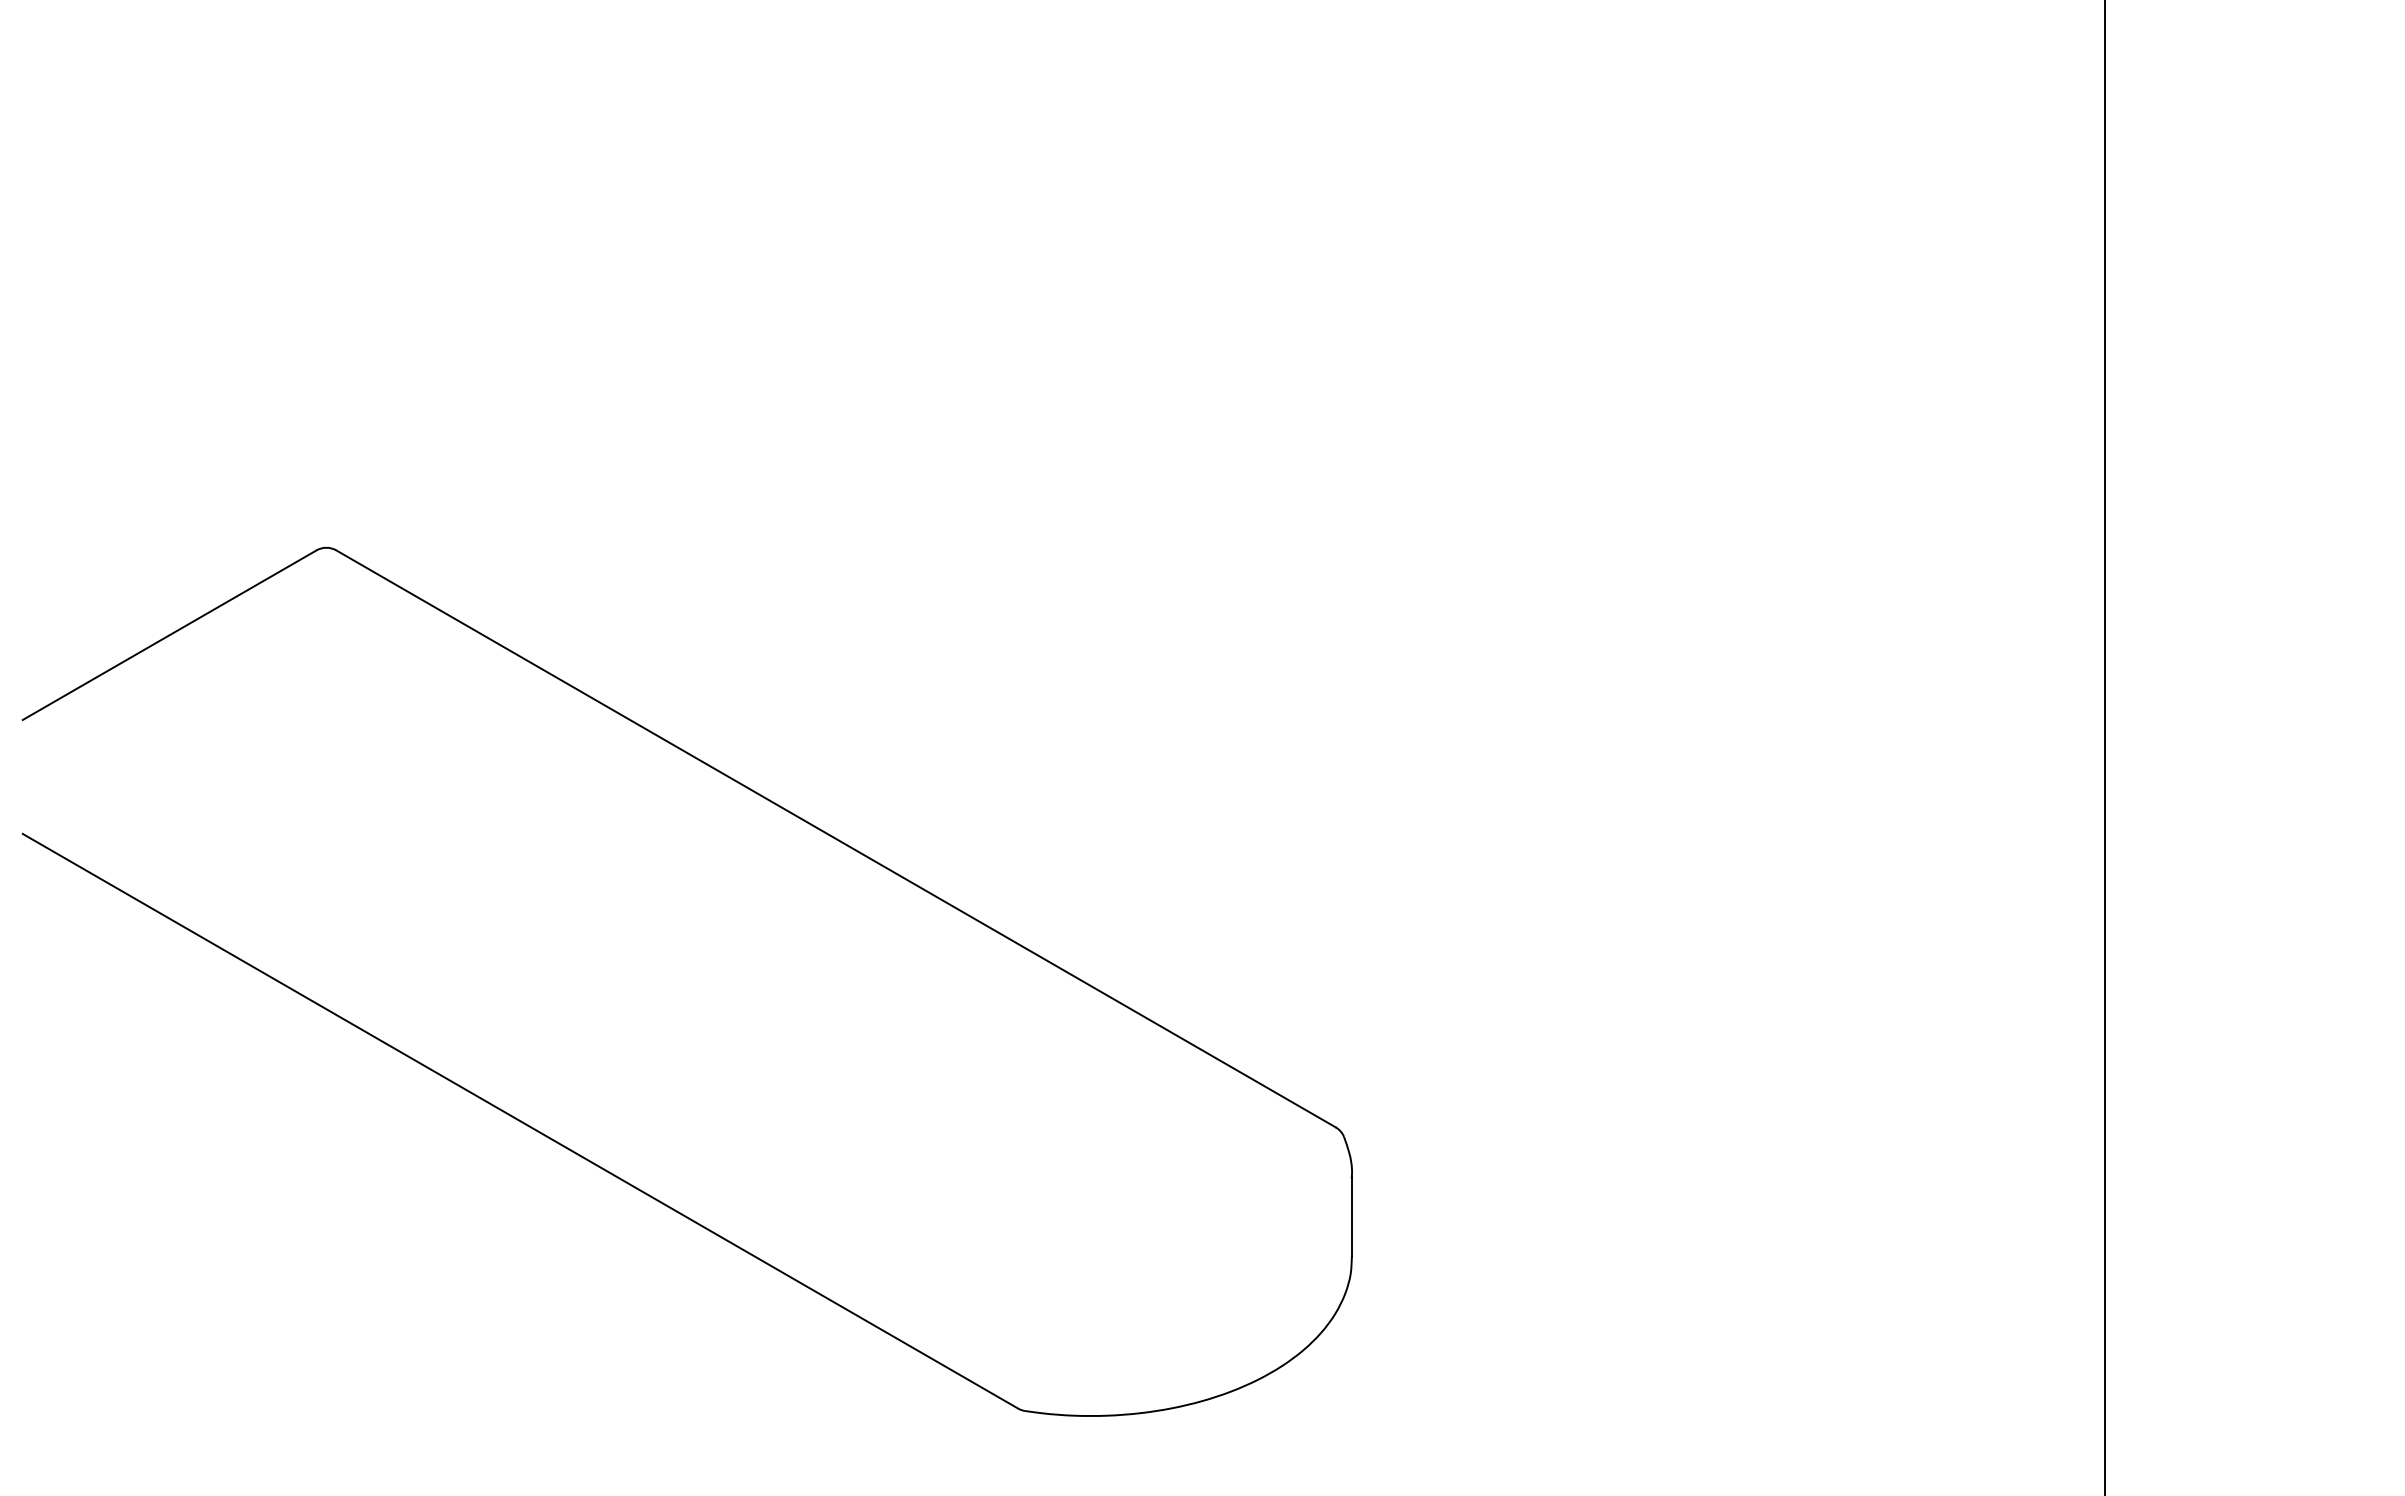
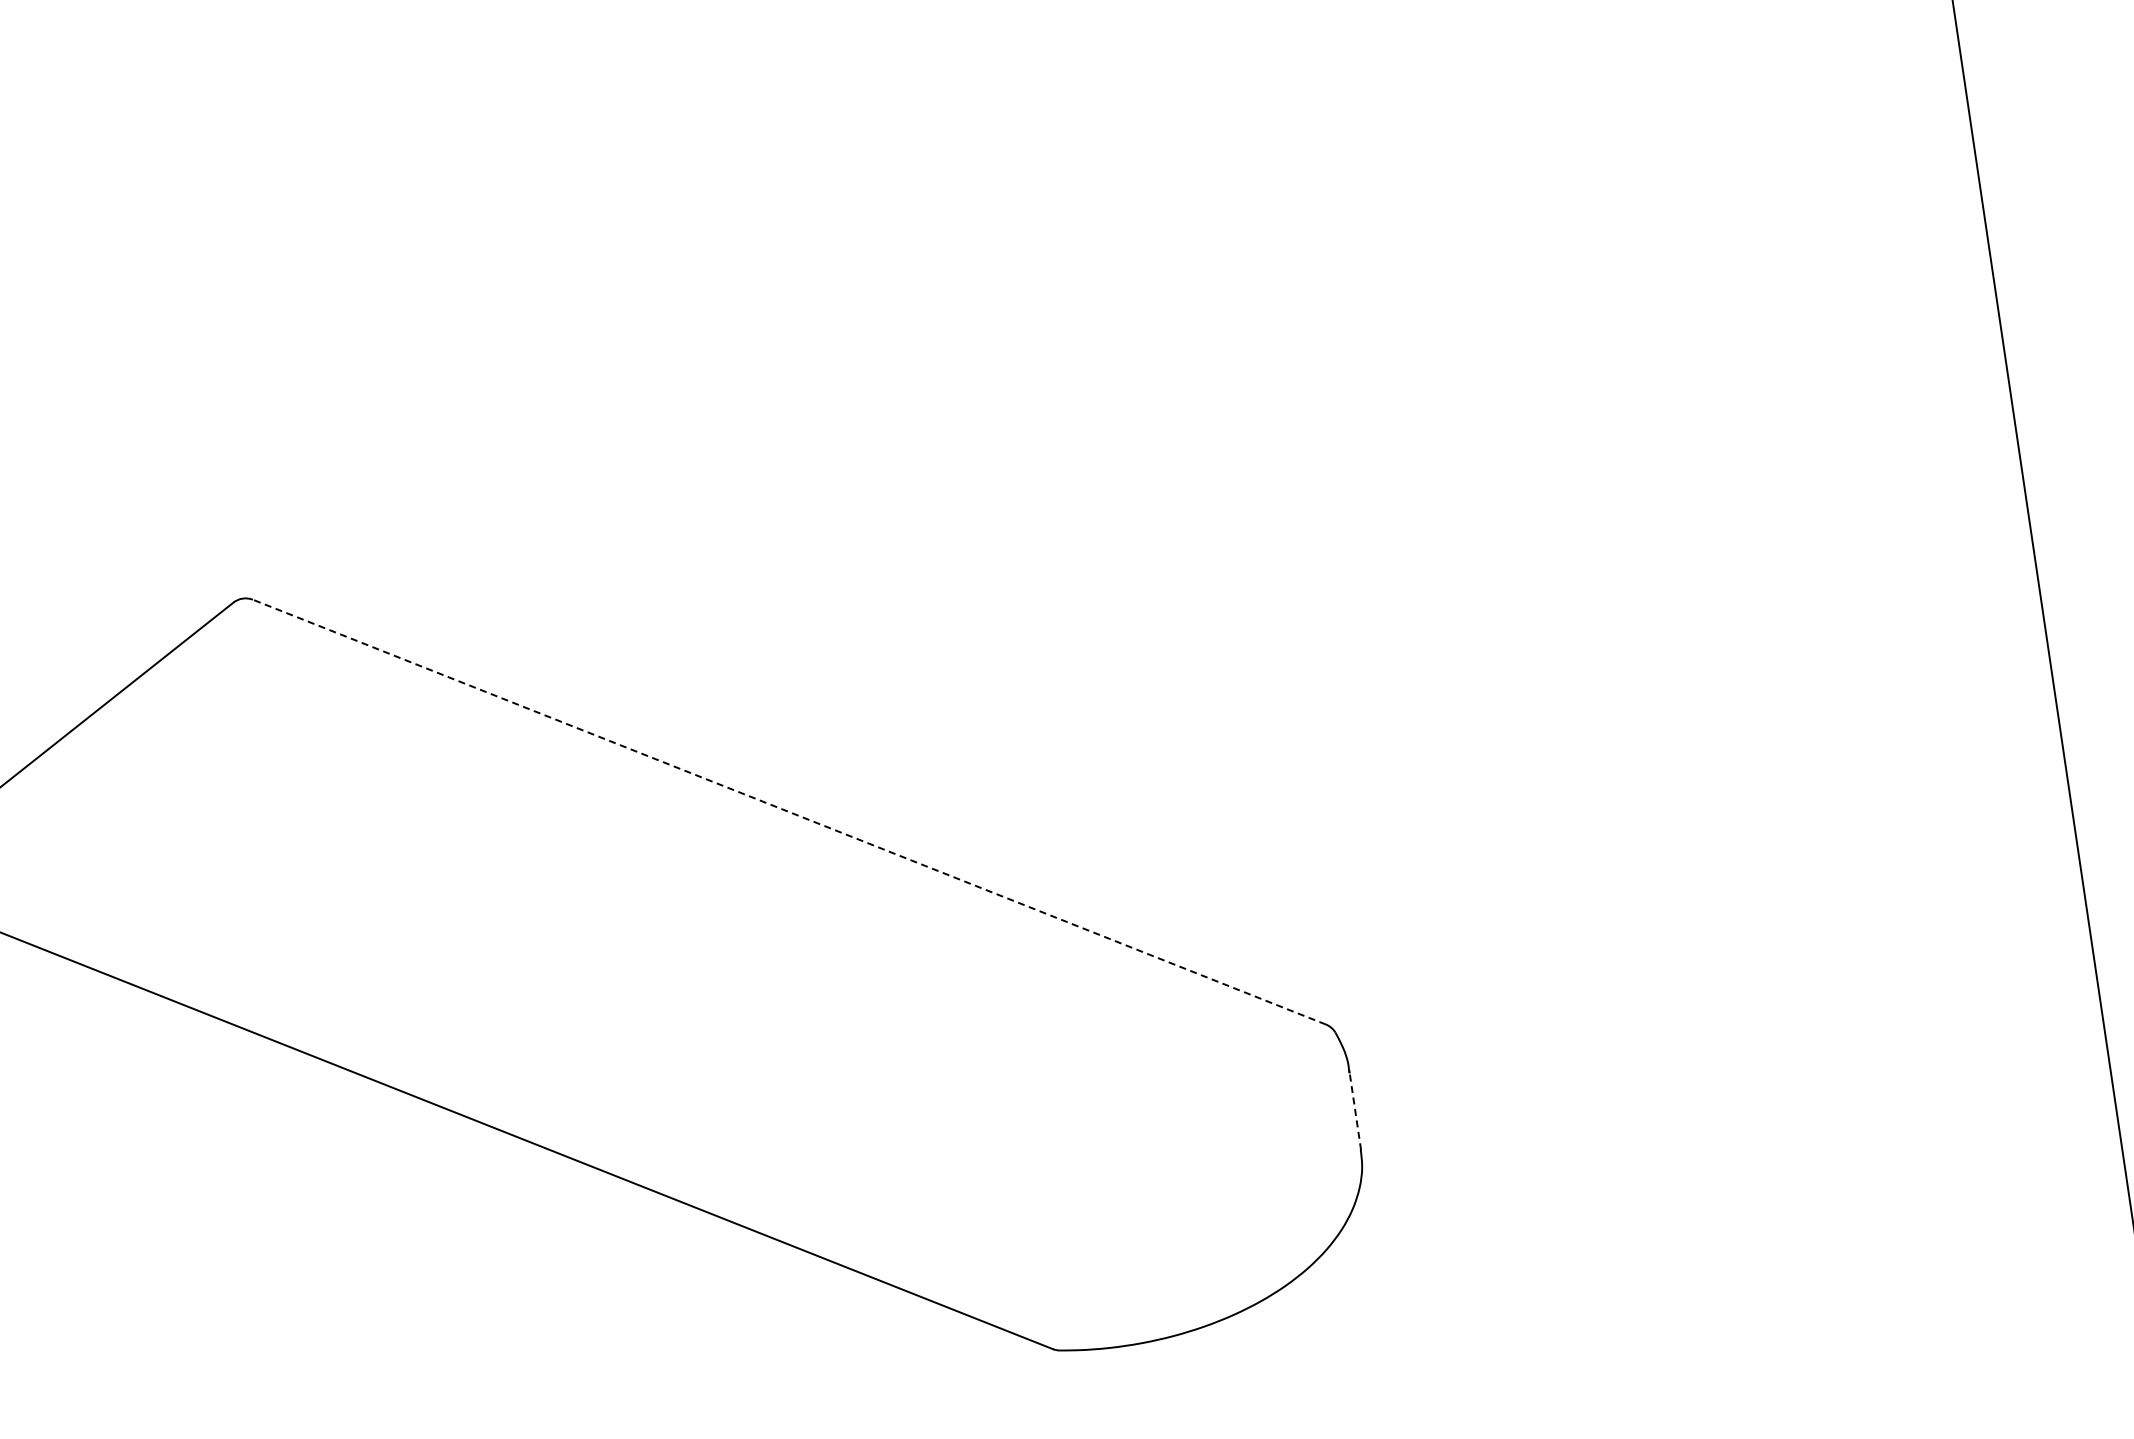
line: (835, 838) -> (788, 811), solid -> dashed
line: (1352, 1216) -> (1355, 1110), solid -> dashed

